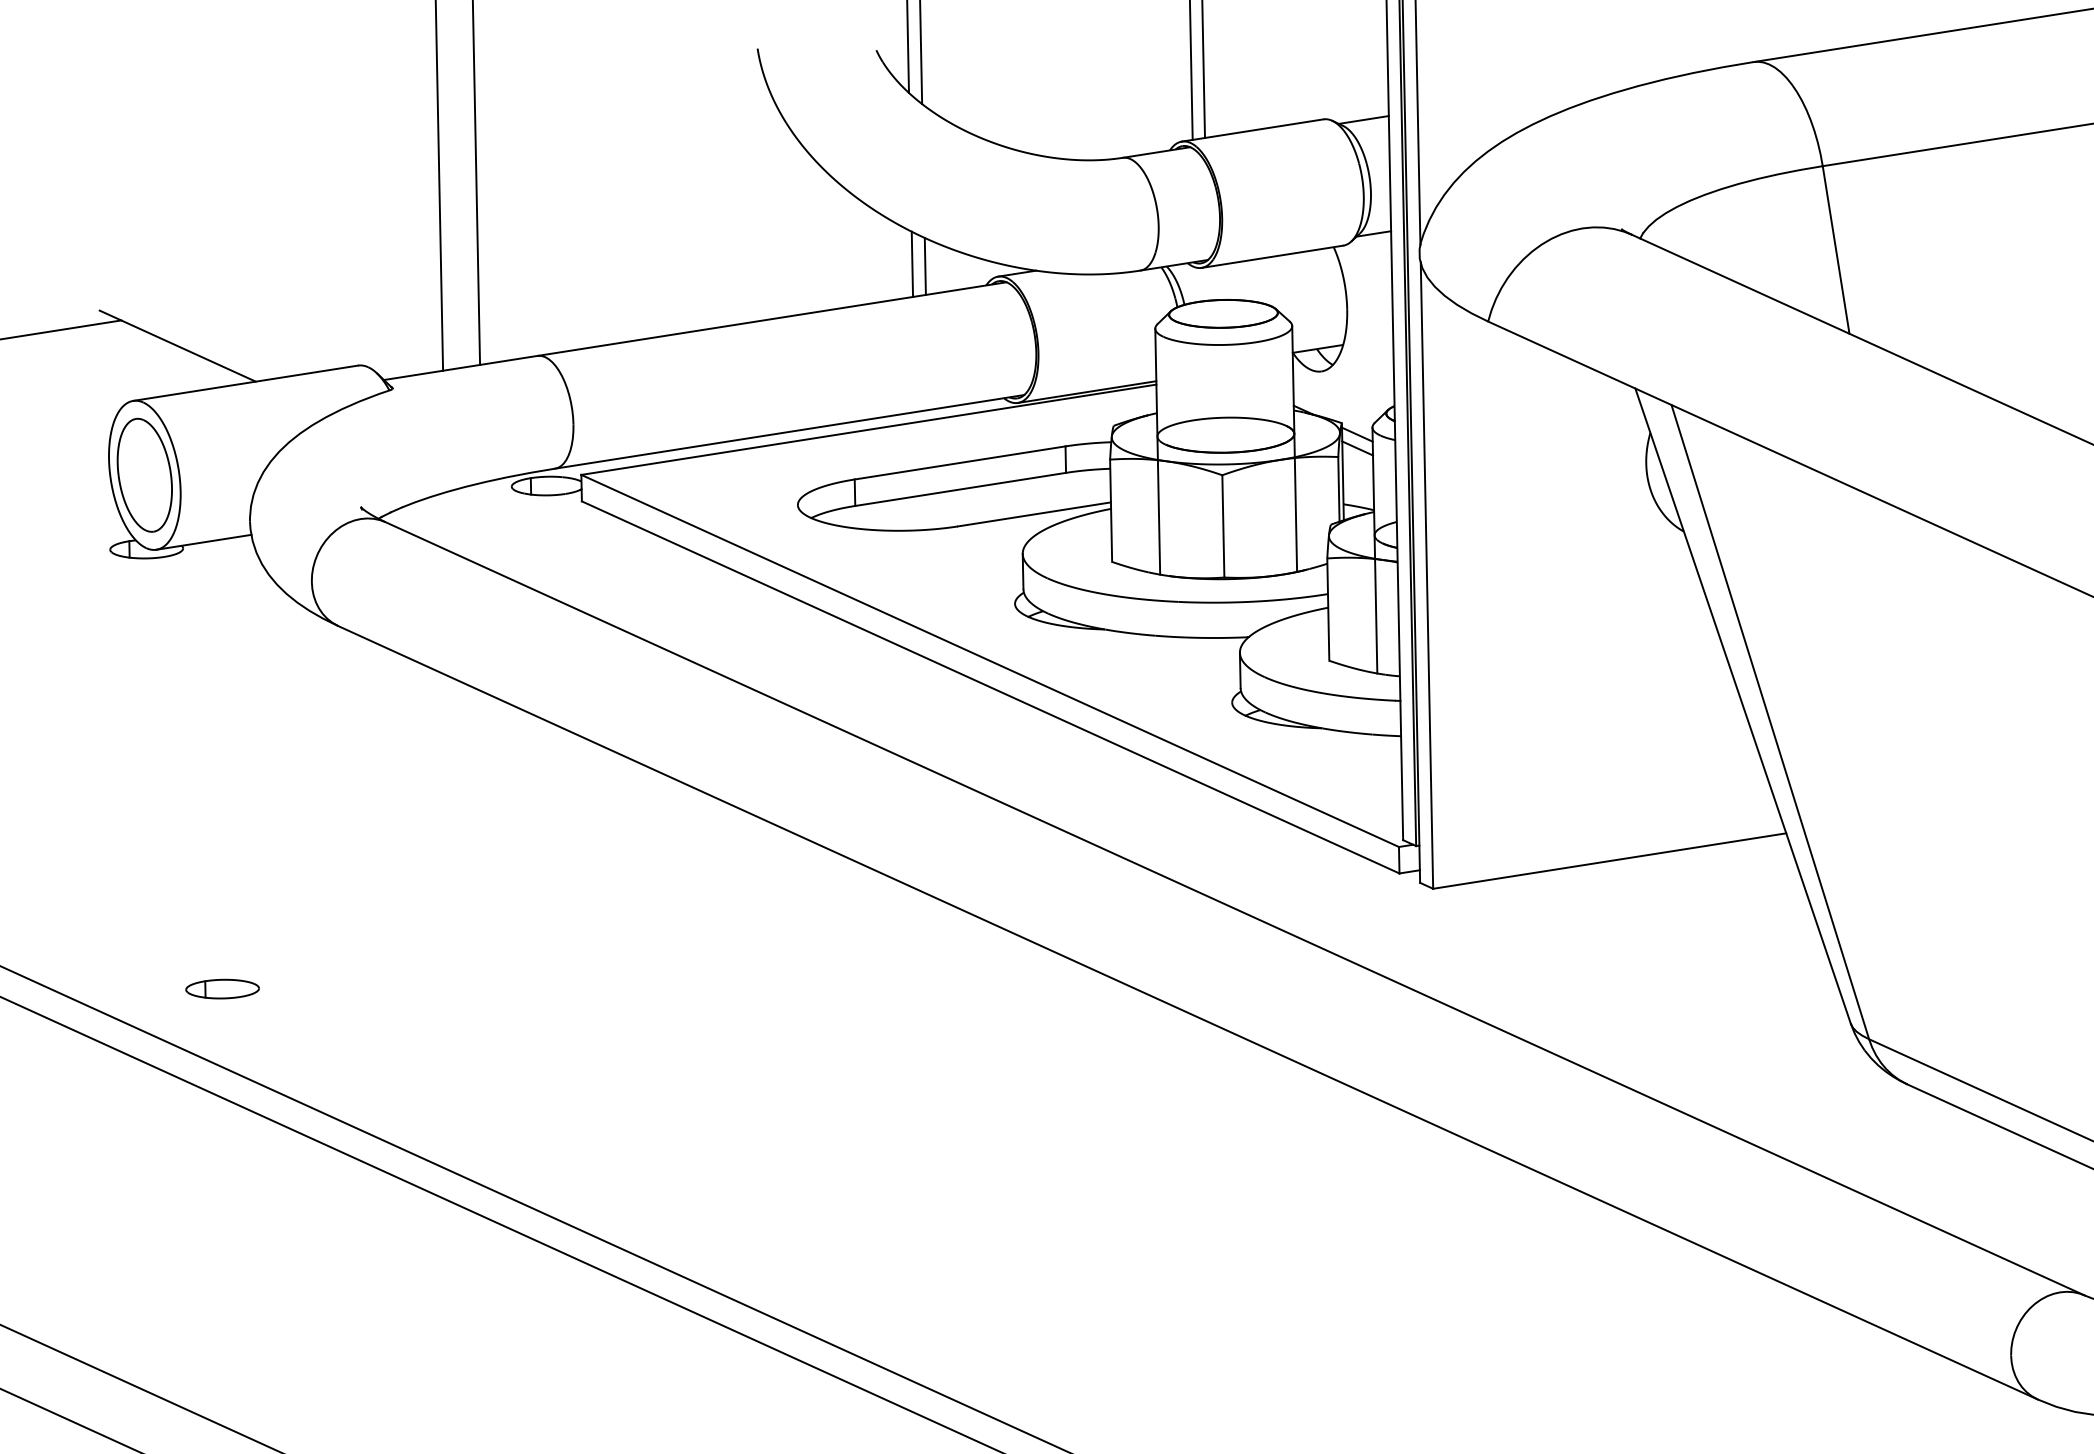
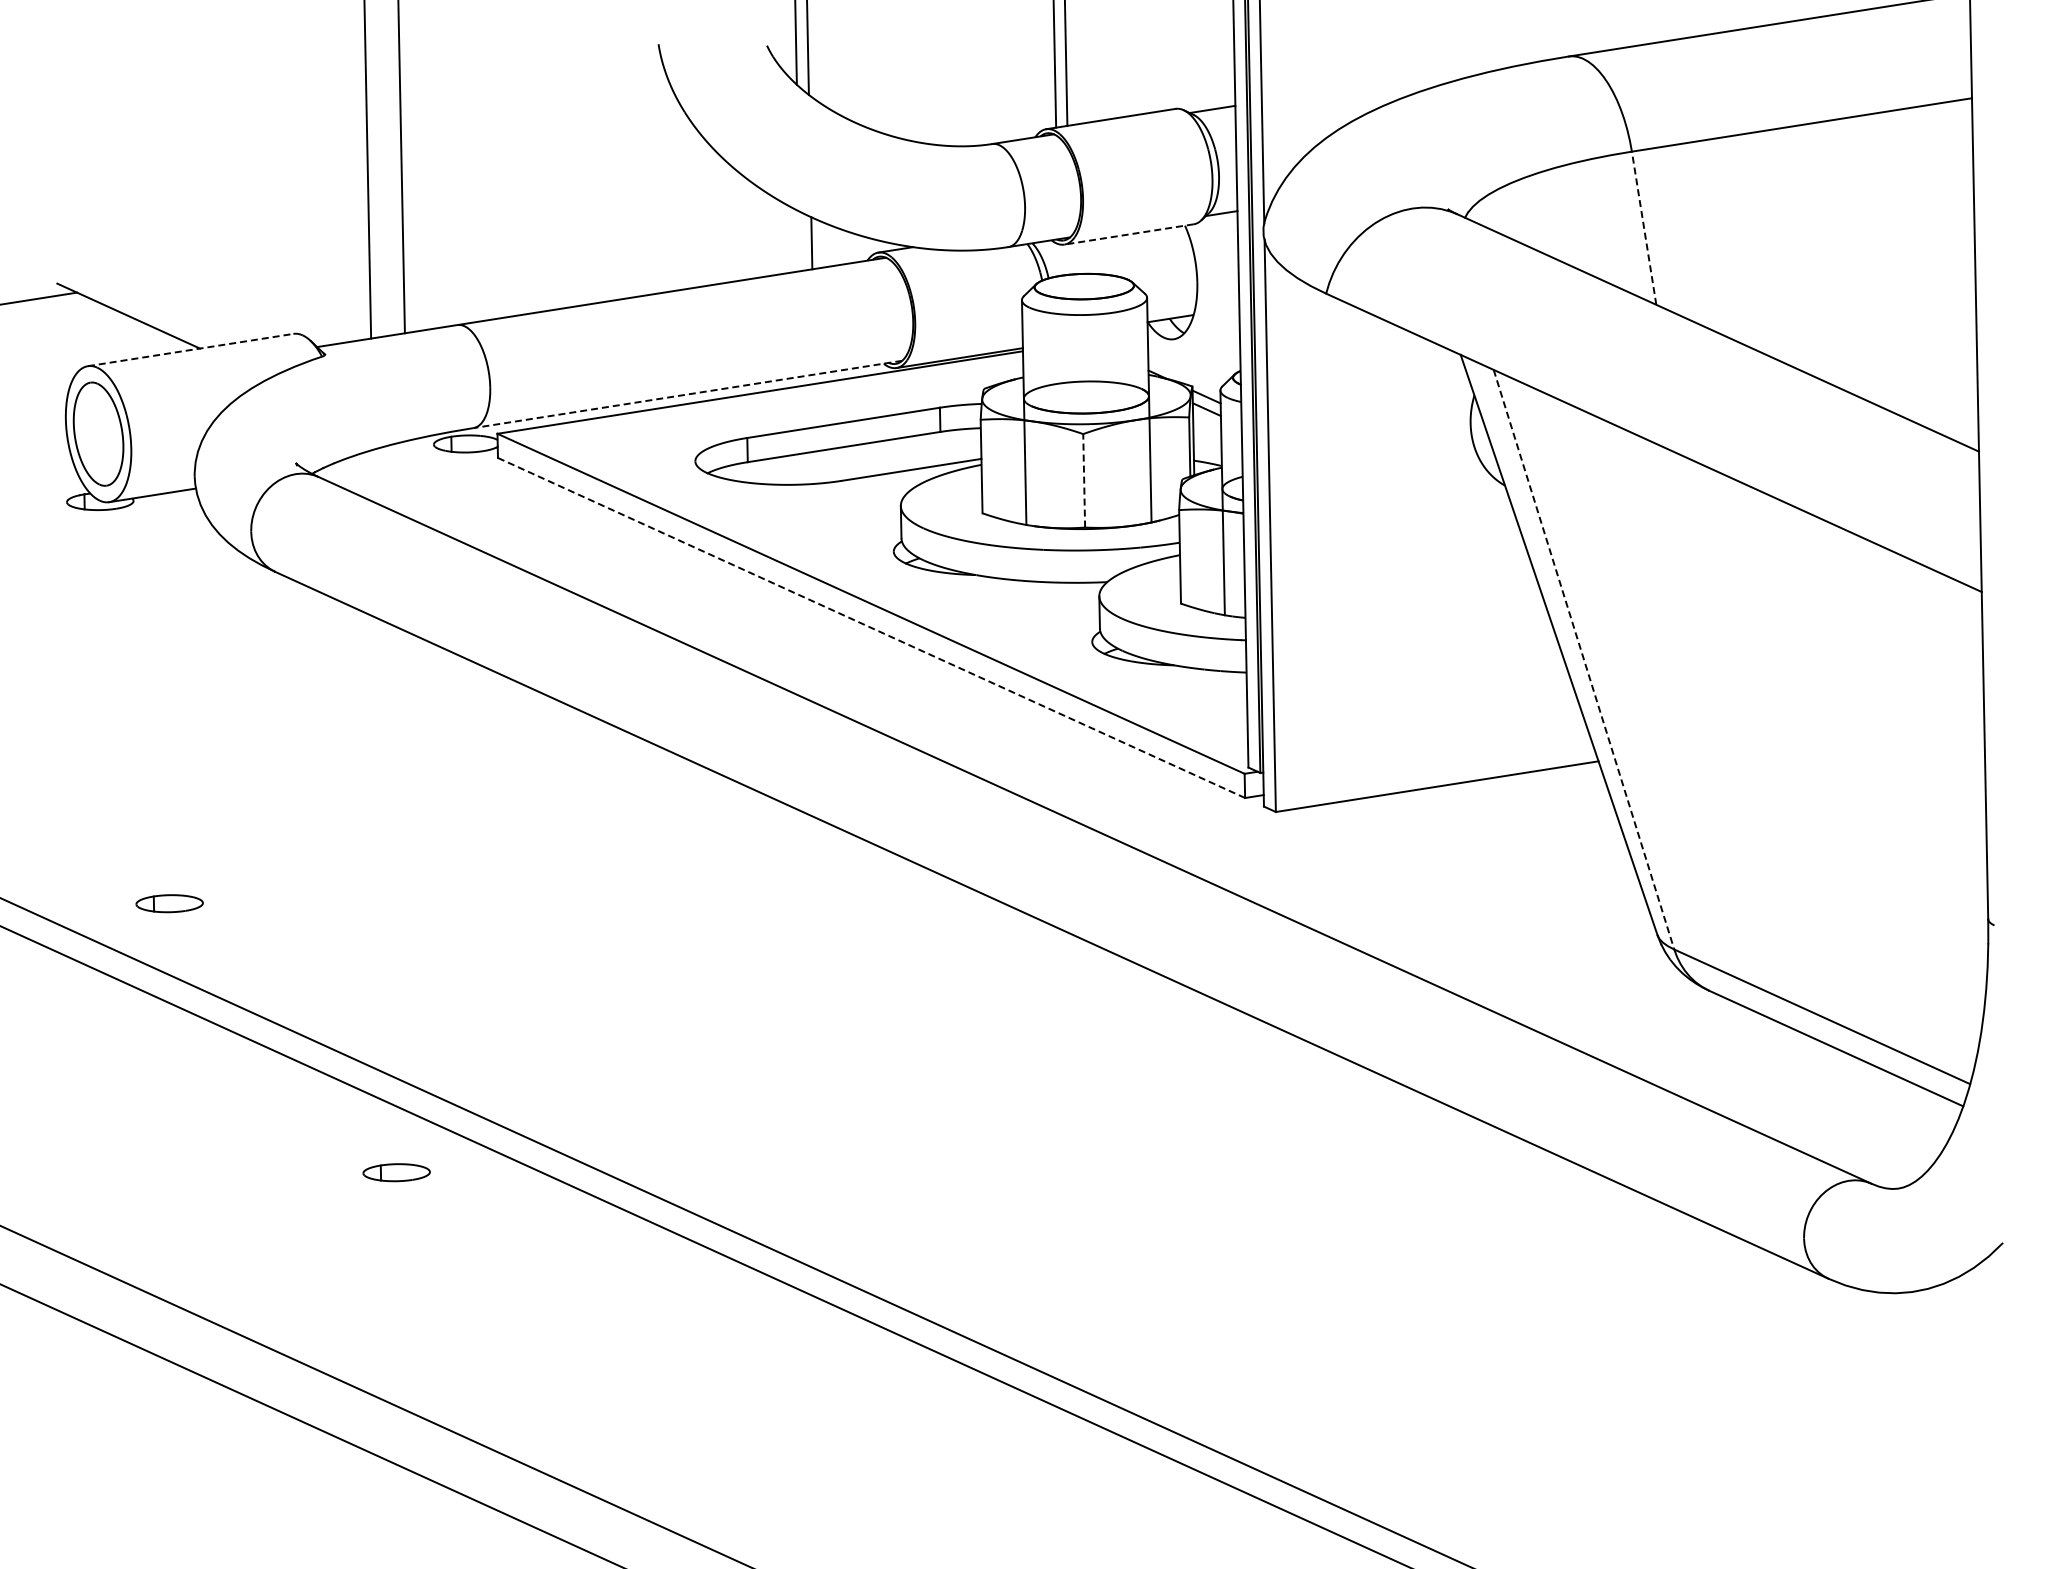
line: (1836, 250) -> (1644, 228), solid -> dashed
line: (1271, 256) -> (1128, 234), solid -> dashed
line: (911, 264) -> (799, 241), removed
line: (245, 383) -> (190, 350), solid -> dashed
line: (789, 431) -> (687, 394), solid -> dashed
line: (1223, 526) -> (1084, 480), solid -> dashed
line: (991, 687) -> (872, 628), solid -> dashed
line: (1770, 721) -> (1584, 659), solid -> dashed
part: (470, 1283) -> (396, 1172), added

